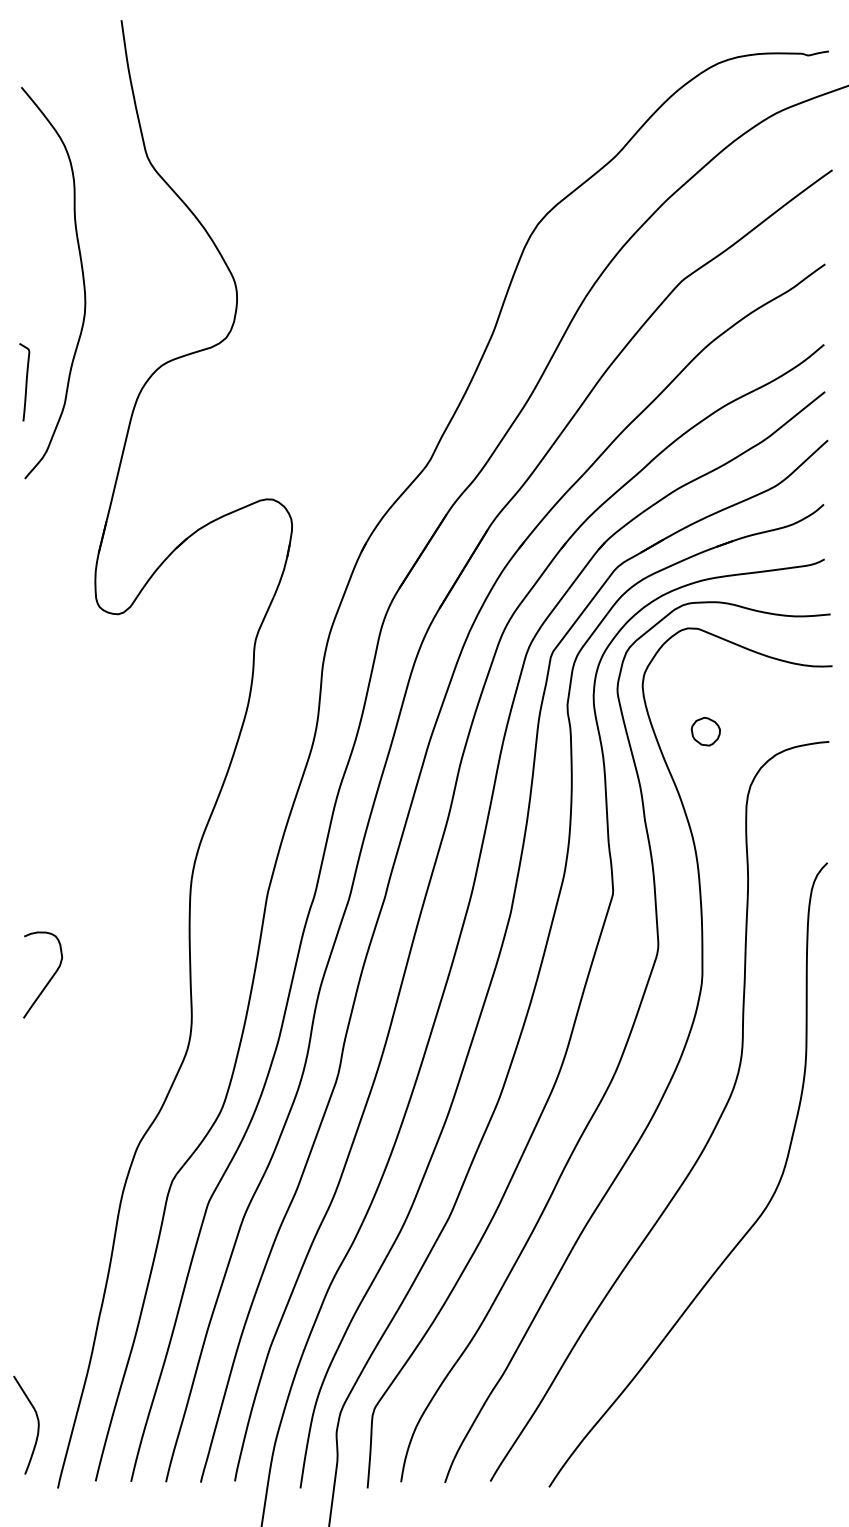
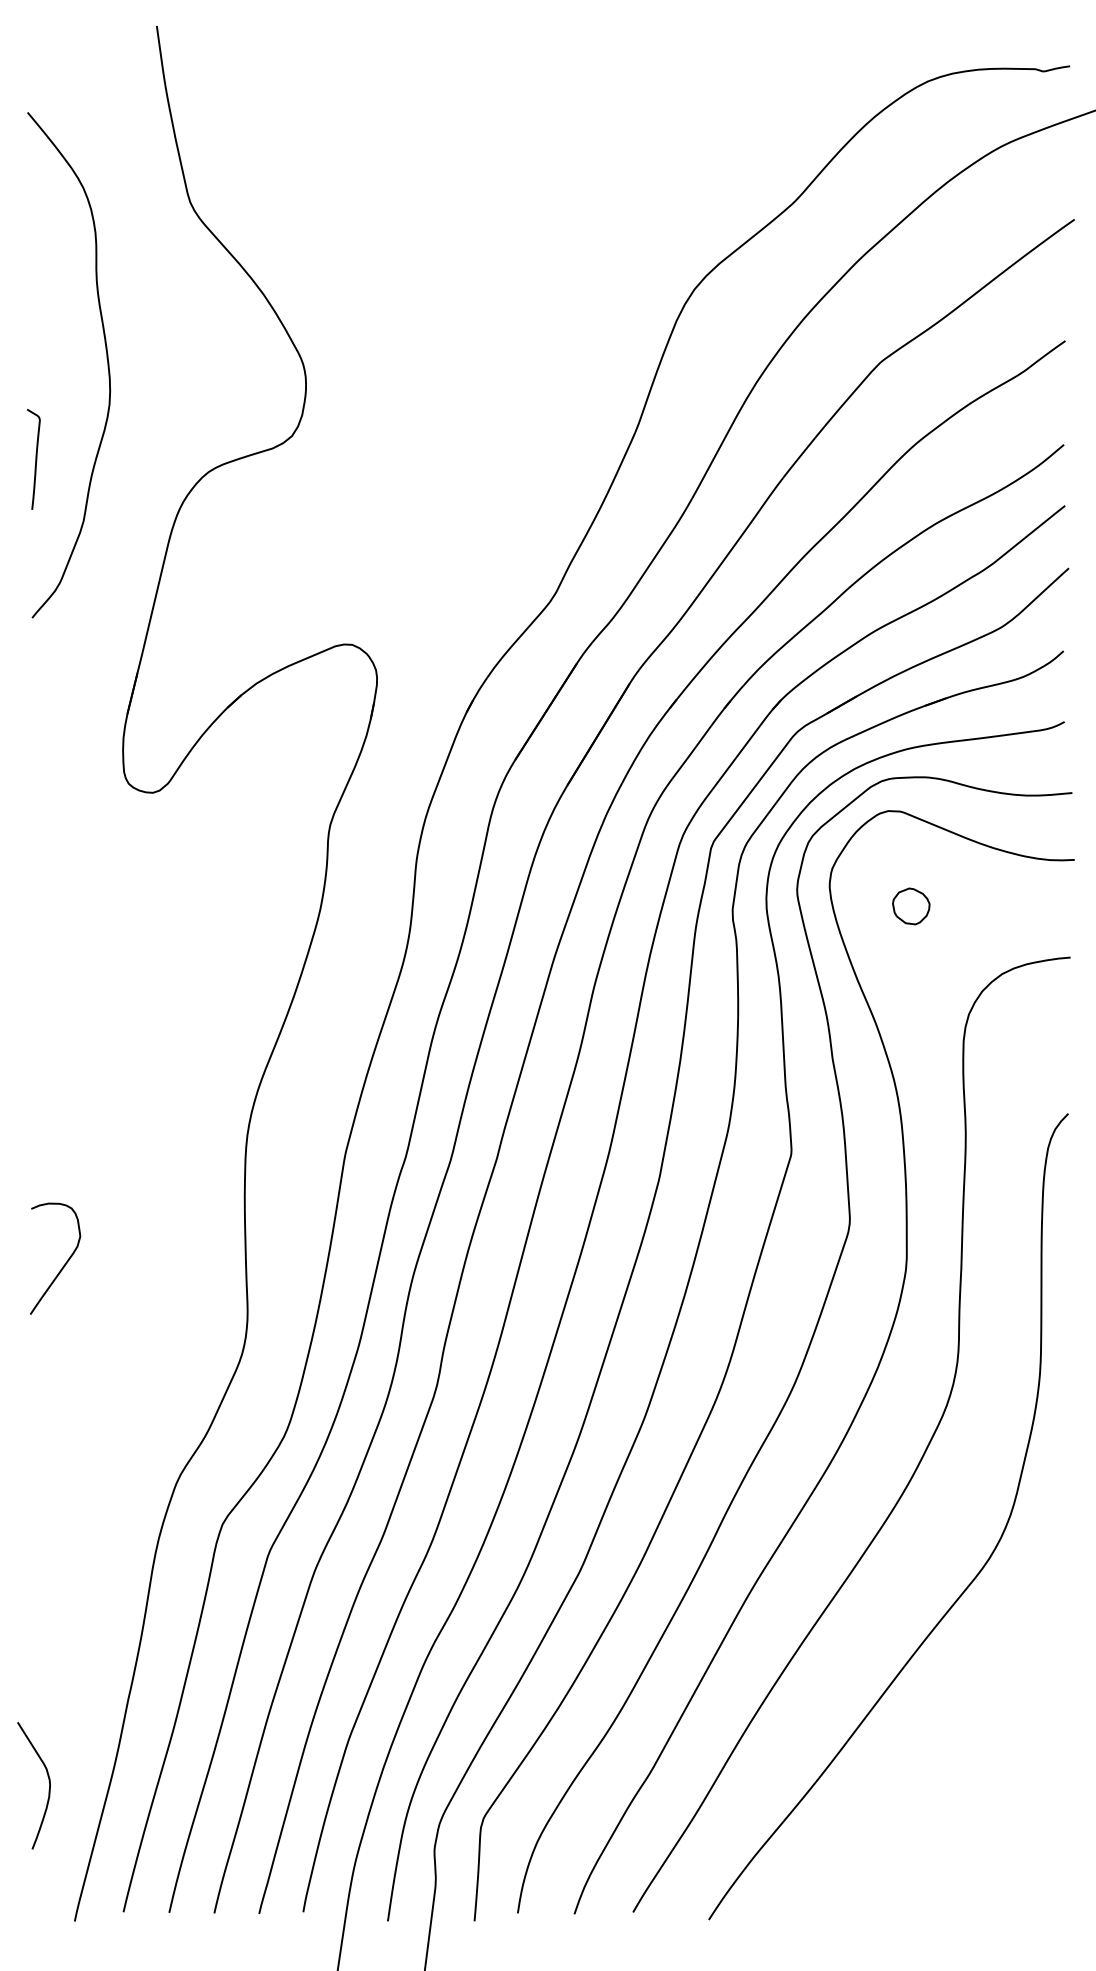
curve: (25, 381) -> (35, 458), moved
part: (706, 731) -> (911, 906), moved
curve: (37, 1421) -> (48, 1781), moved

